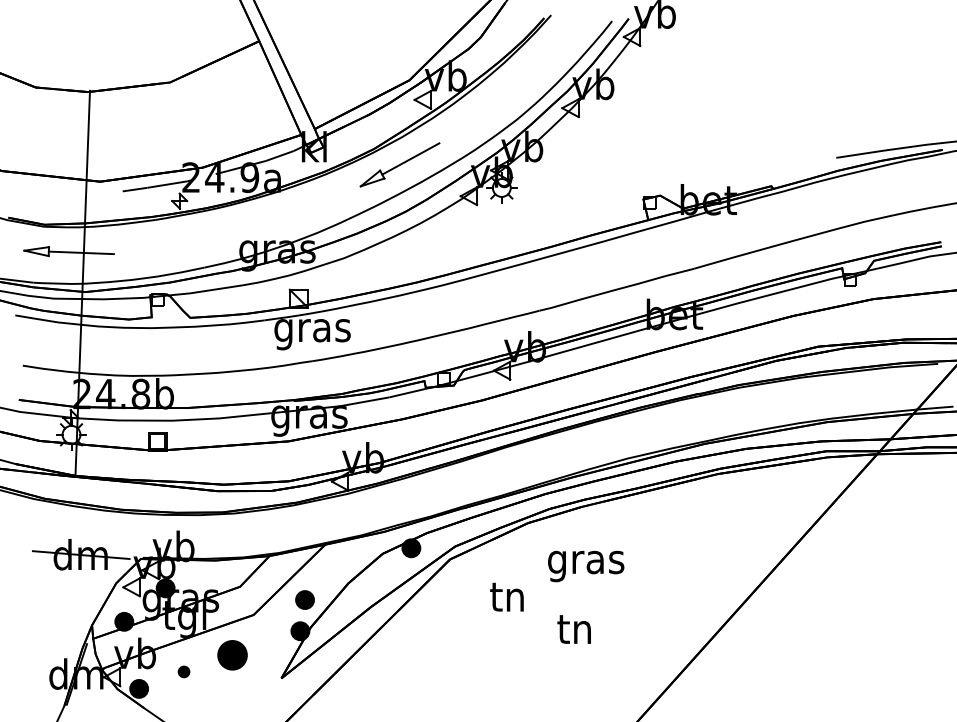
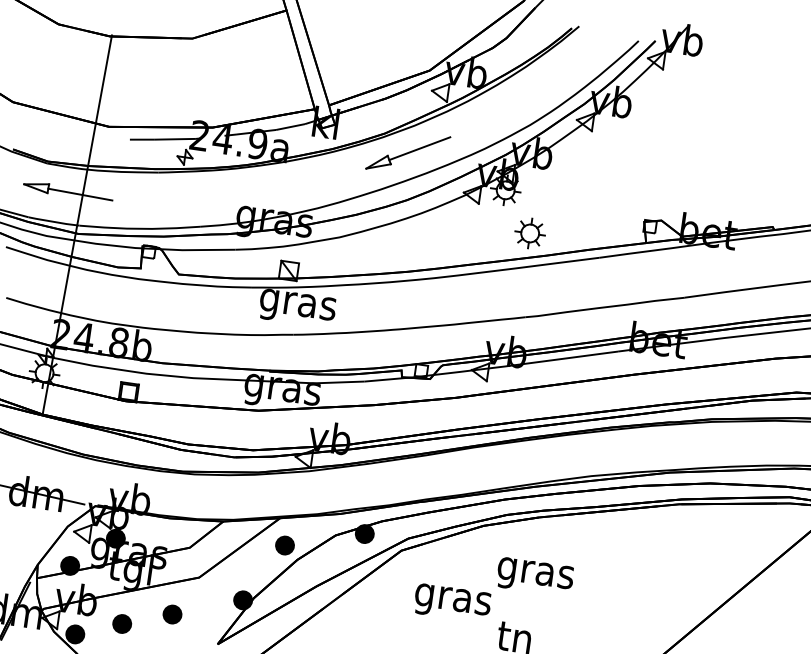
part: (531, 226) -> (529, 232), added
part: (304, 599) -> (284, 544), moved
text: (508, 600) -> (453, 599), tn -> gras
part: (232, 655) -> (172, 614), size x0.62
part: (183, 671) -> (121, 623), size x1.67

